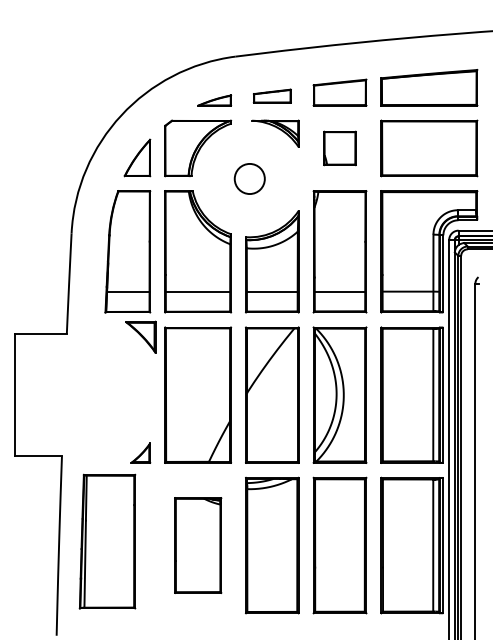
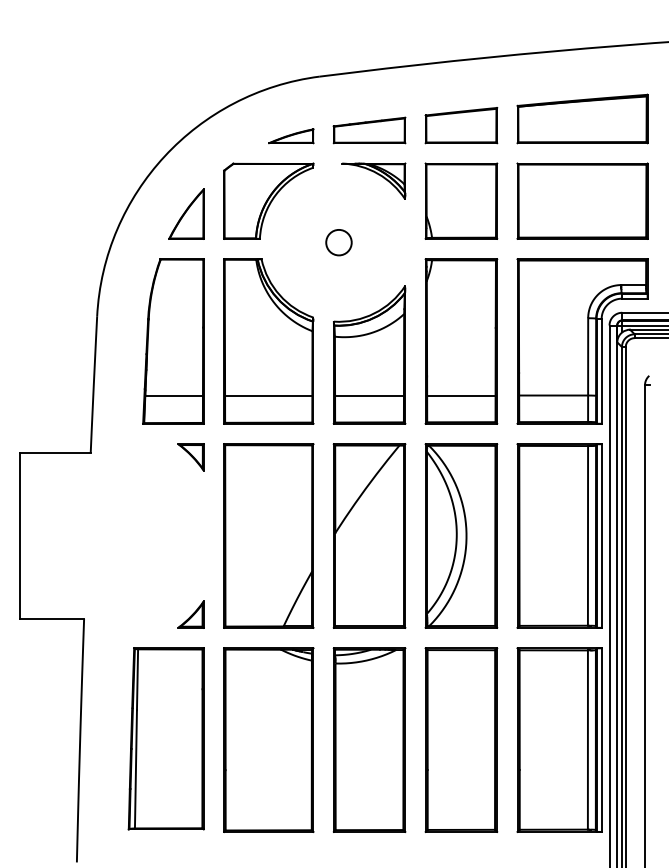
part: (272, 95) -> (369, 129), size x1.43
part: (339, 148) -> (460, 201), size x1.67
circle: (249, 178) -> (338, 241), size x0.62
part: (140, 336) -> (190, 456), size x0.62
part: (107, 541) -> (166, 738), moved
part: (198, 545) -> (269, 739), size x1.43

